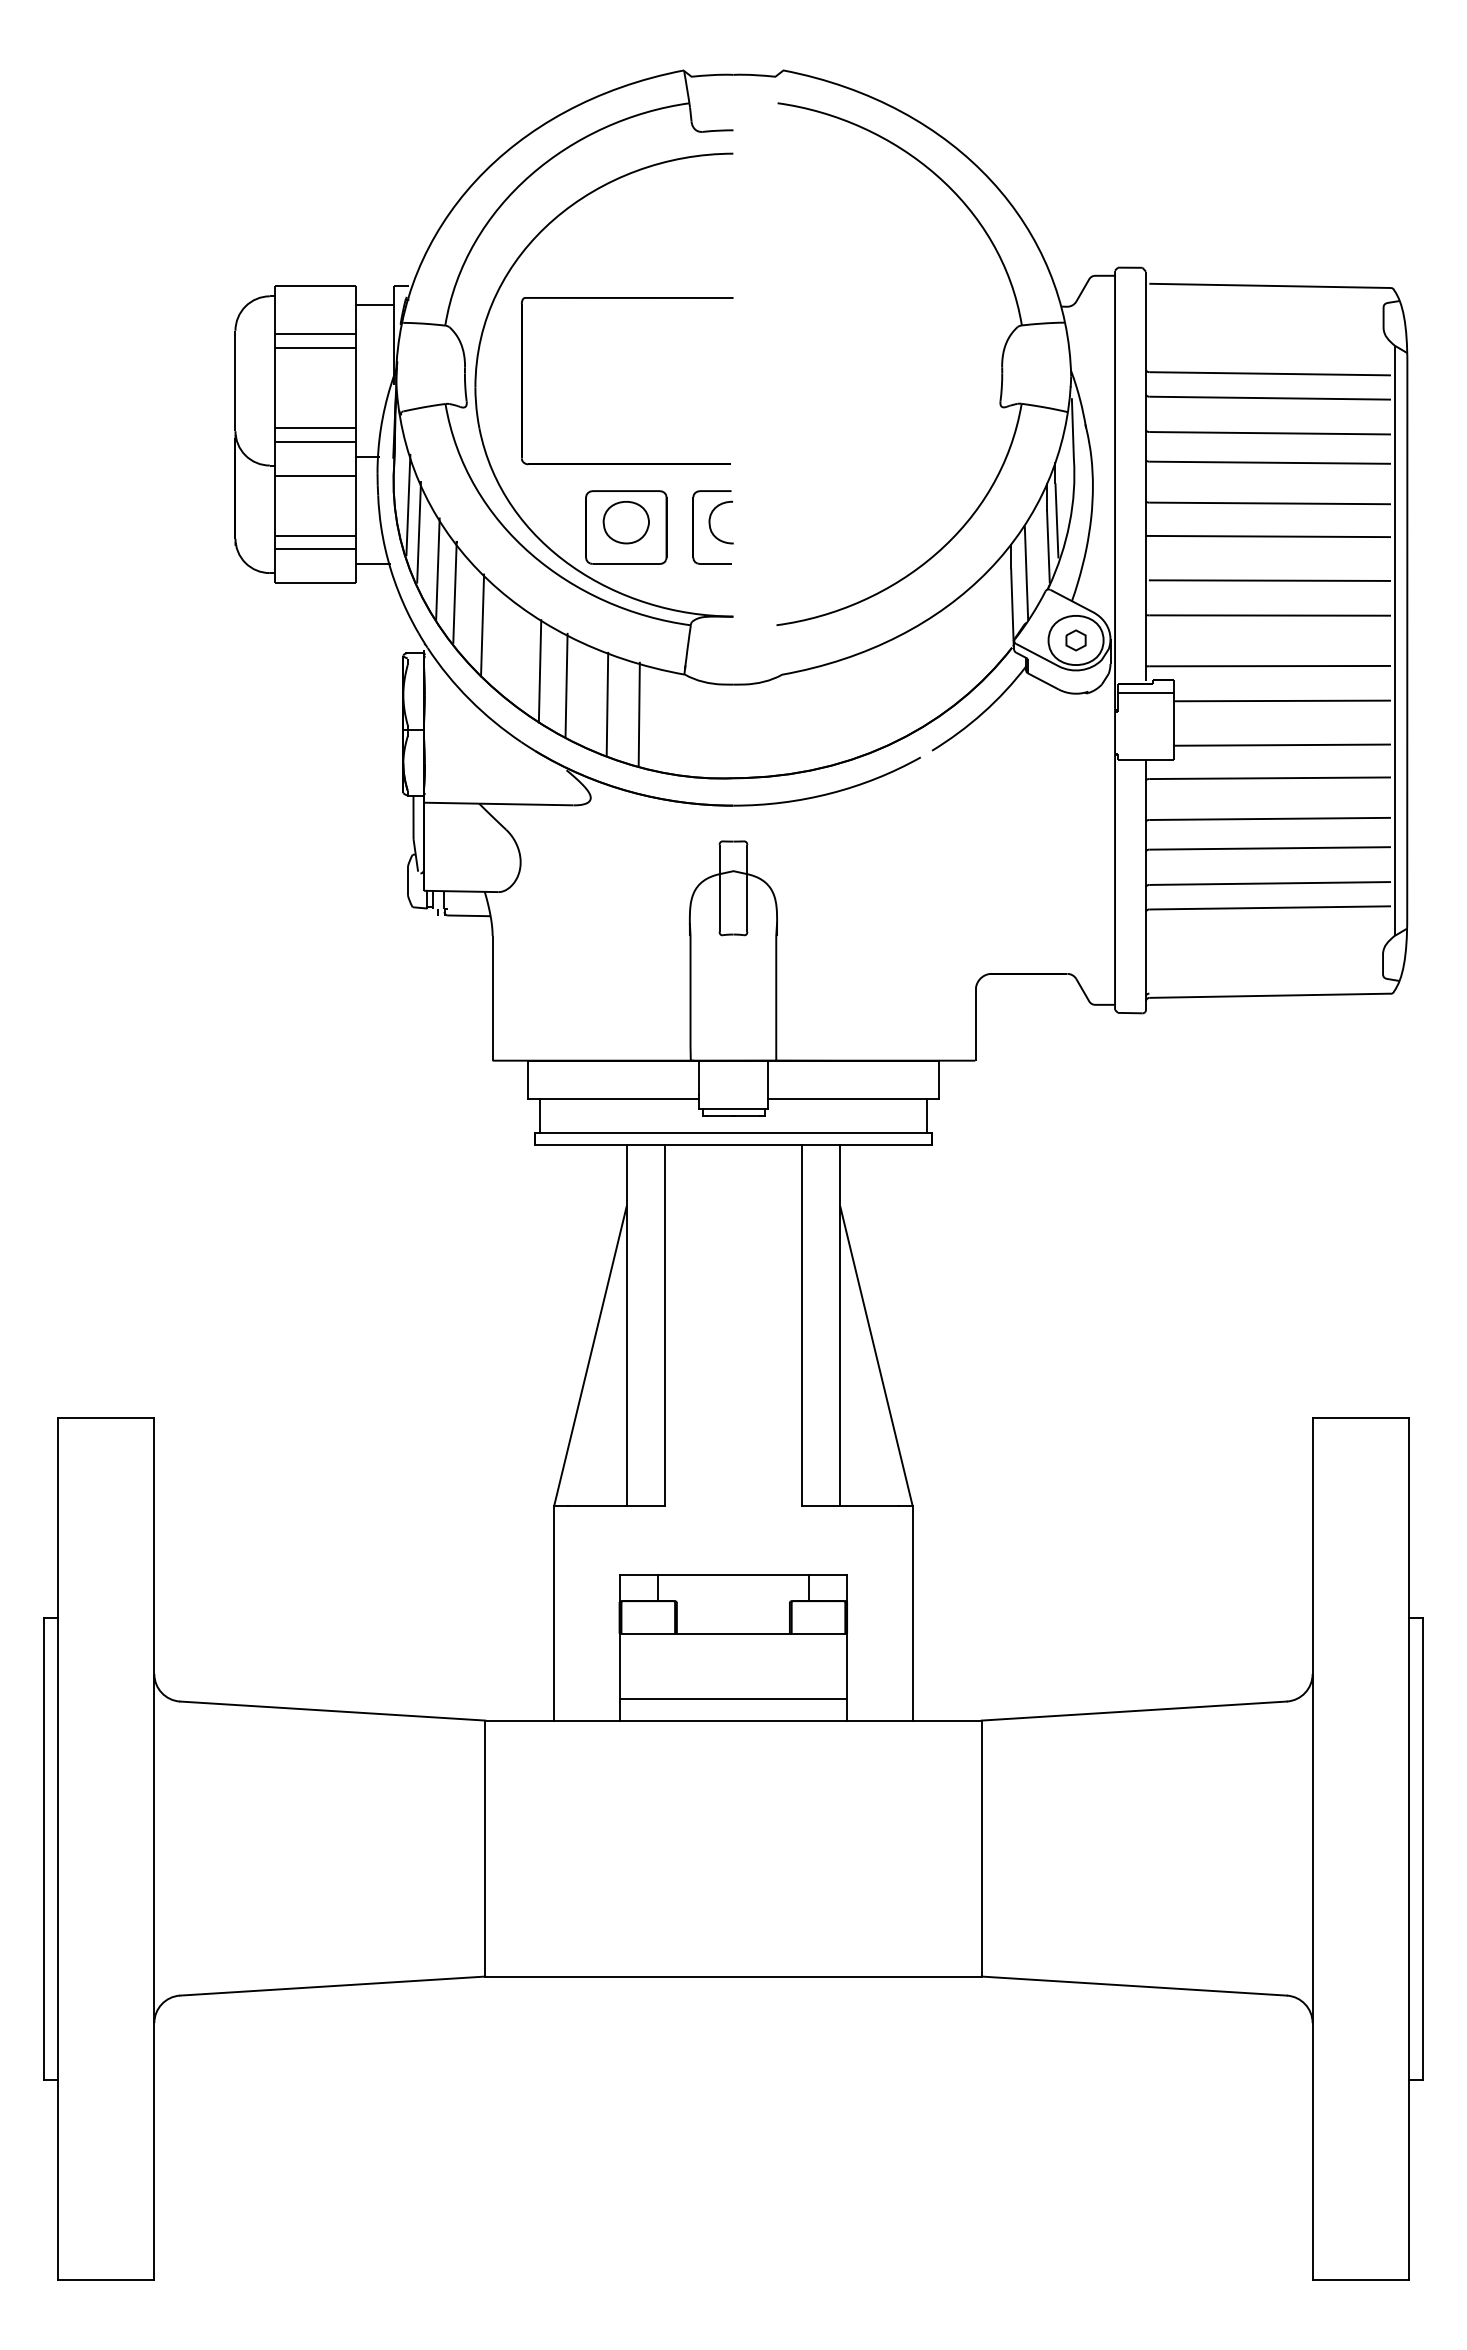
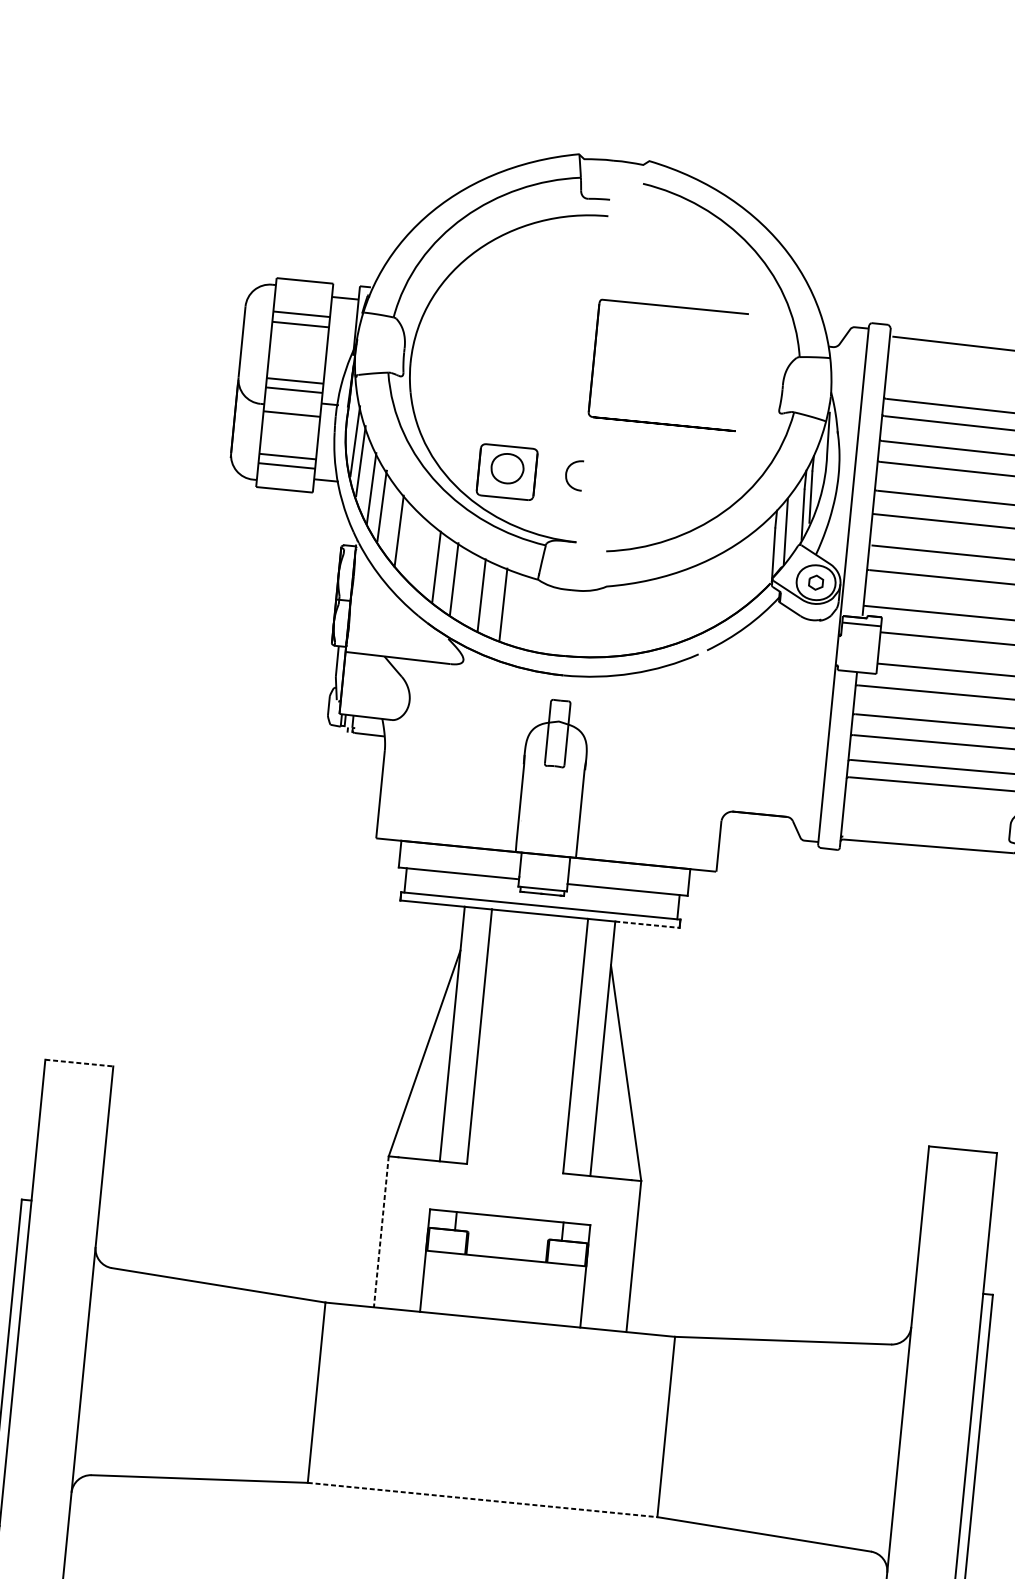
part: (626, 463) -> (662, 423), moved
part: (693, 527) -> (554, 476), removed
line: (886, 1144) -> (647, 924), solid -> dashed
line: (106, 1417) -> (79, 1062), solid -> dashed
line: (554, 1613) -> (381, 1231), solid -> dashed
line: (733, 1699) -> (501, 1304), removed
line: (733, 1976) -> (482, 1499), solid -> dashed

